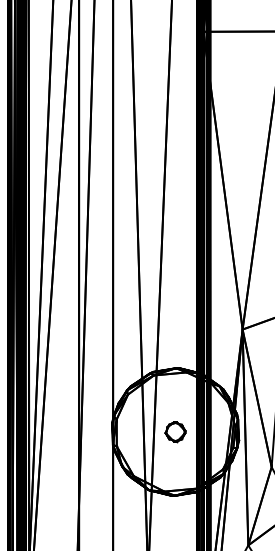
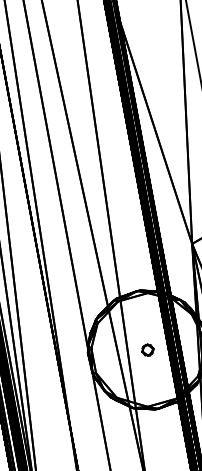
part: (175, 432) -> (147, 350), size x0.6

